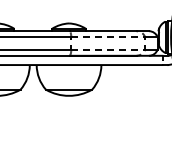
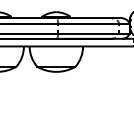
line: (108, 37) -> (88, 23), dashed -> solid
line: (108, 49) -> (88, 33), dashed -> solid

